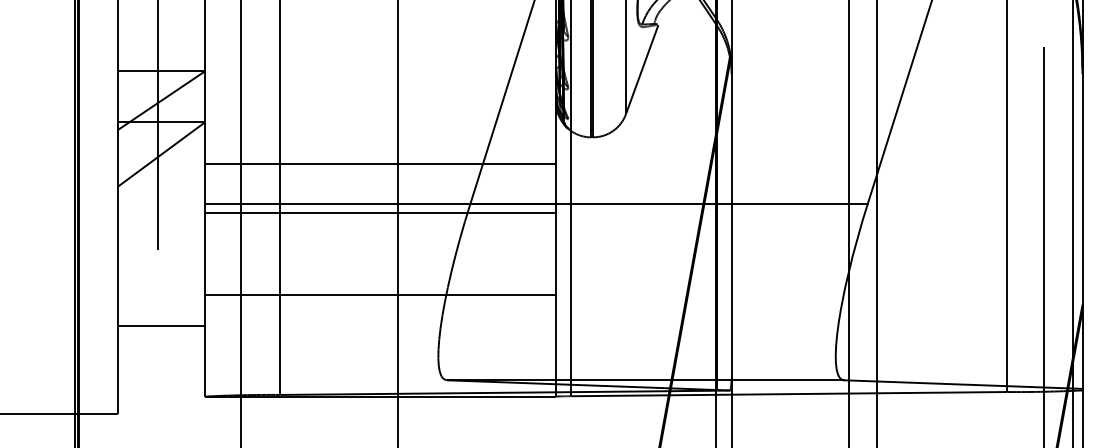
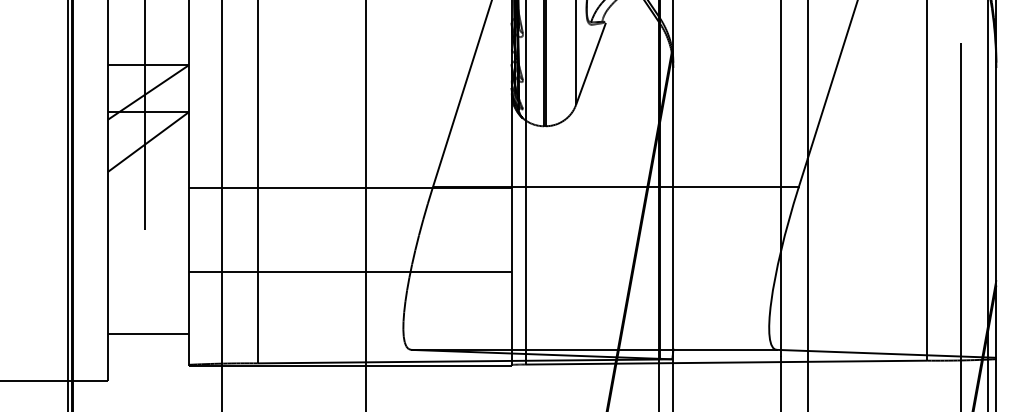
line: (380, 164) -> (350, 151), removed
line: (380, 212) -> (350, 195), removed
line: (161, 325) -> (148, 333), moved

